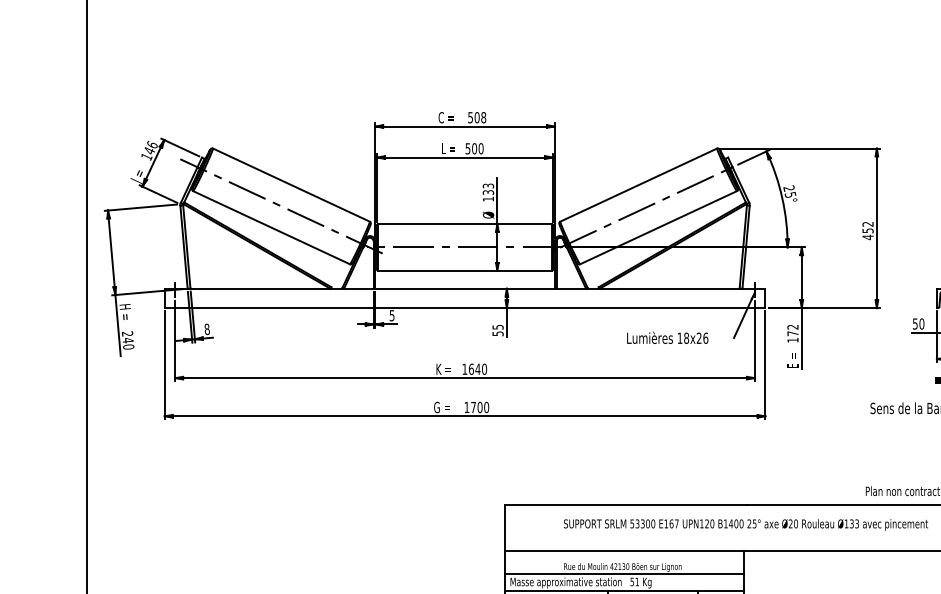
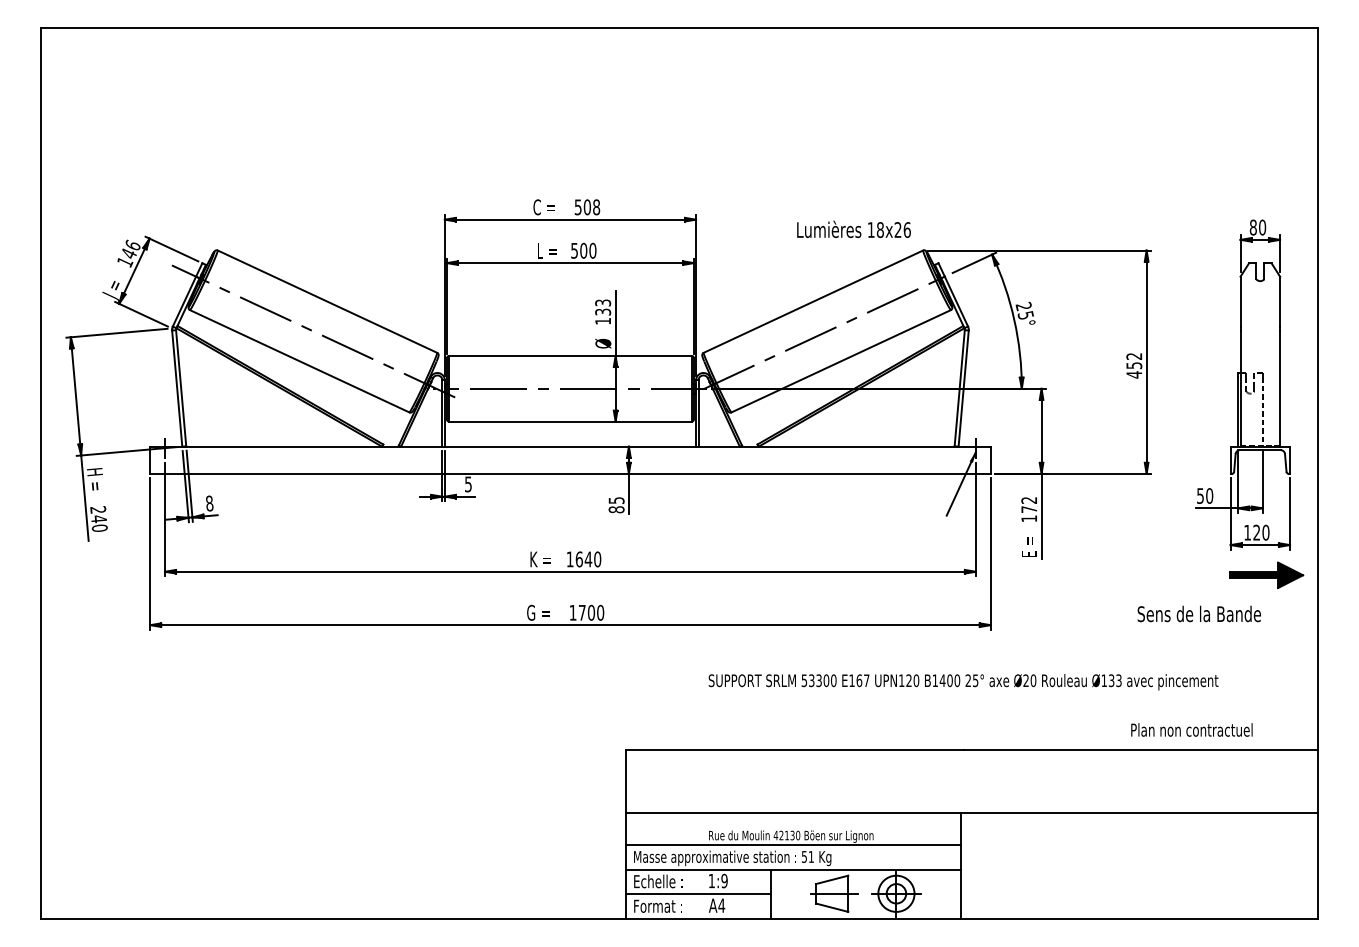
text: (497, 333) -> (616, 509), 55 -> 85
text: (667, 337) -> (853, 228), moved
text: (745, 525) -> (963, 682), moved

